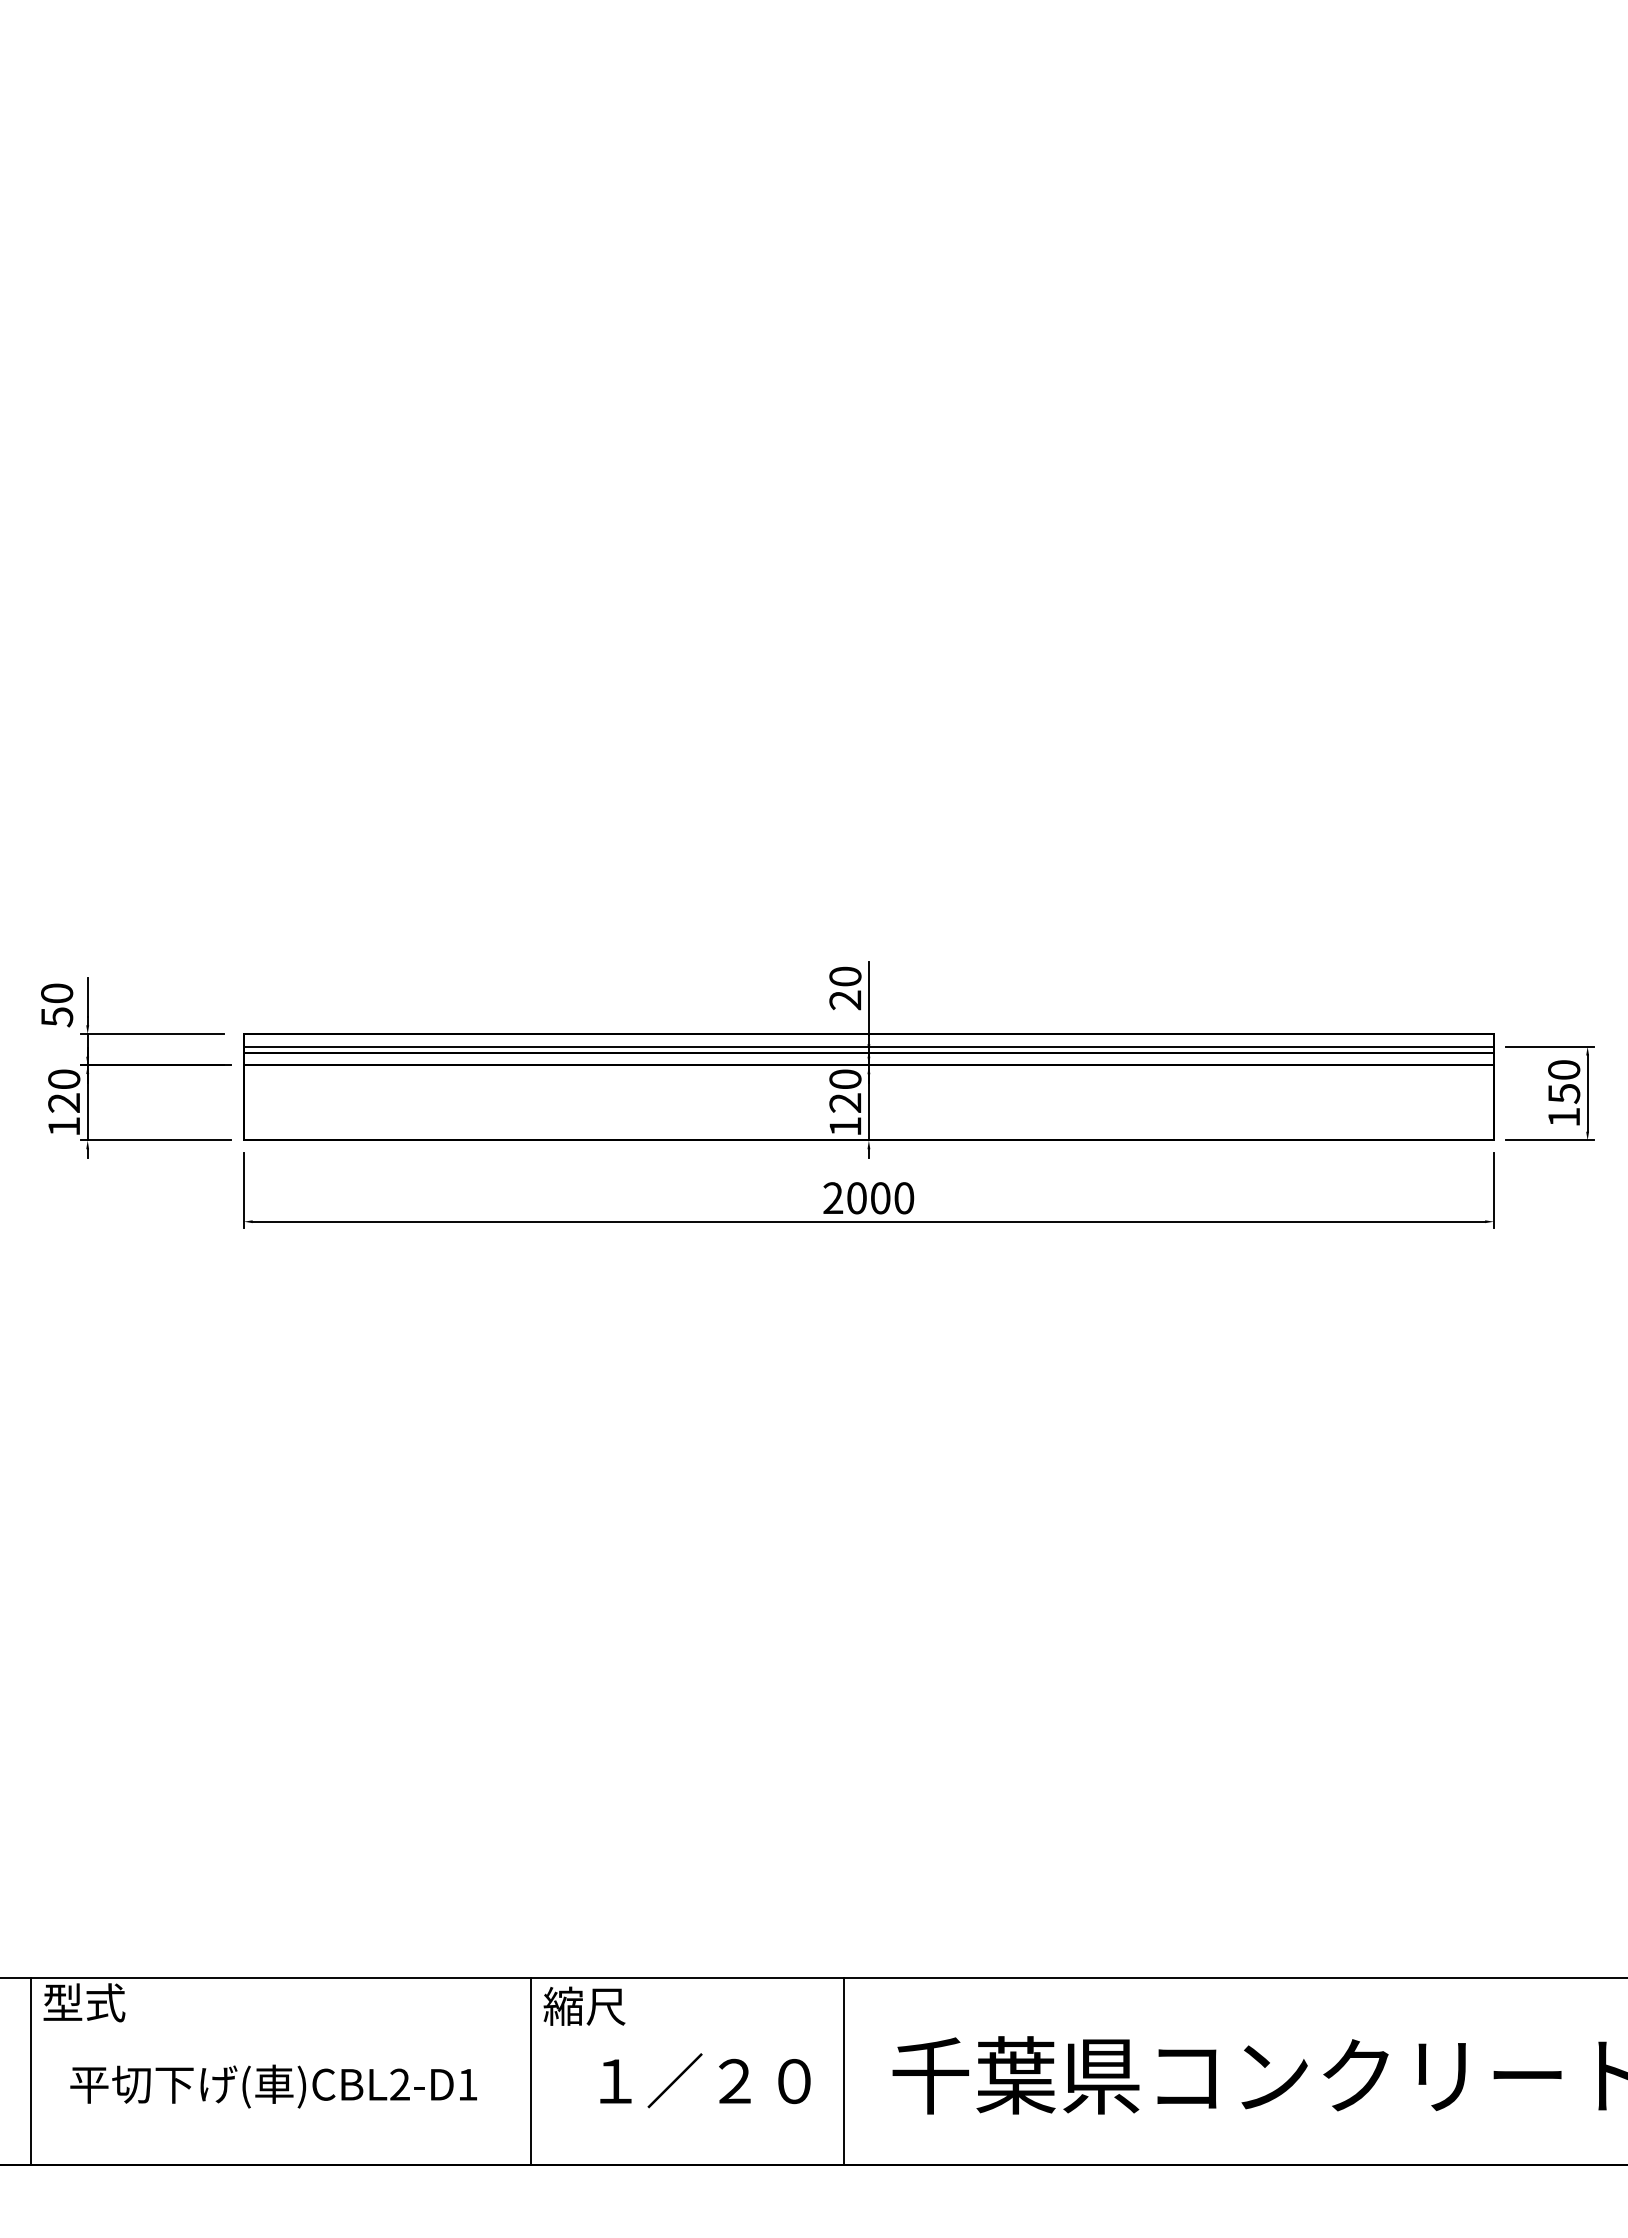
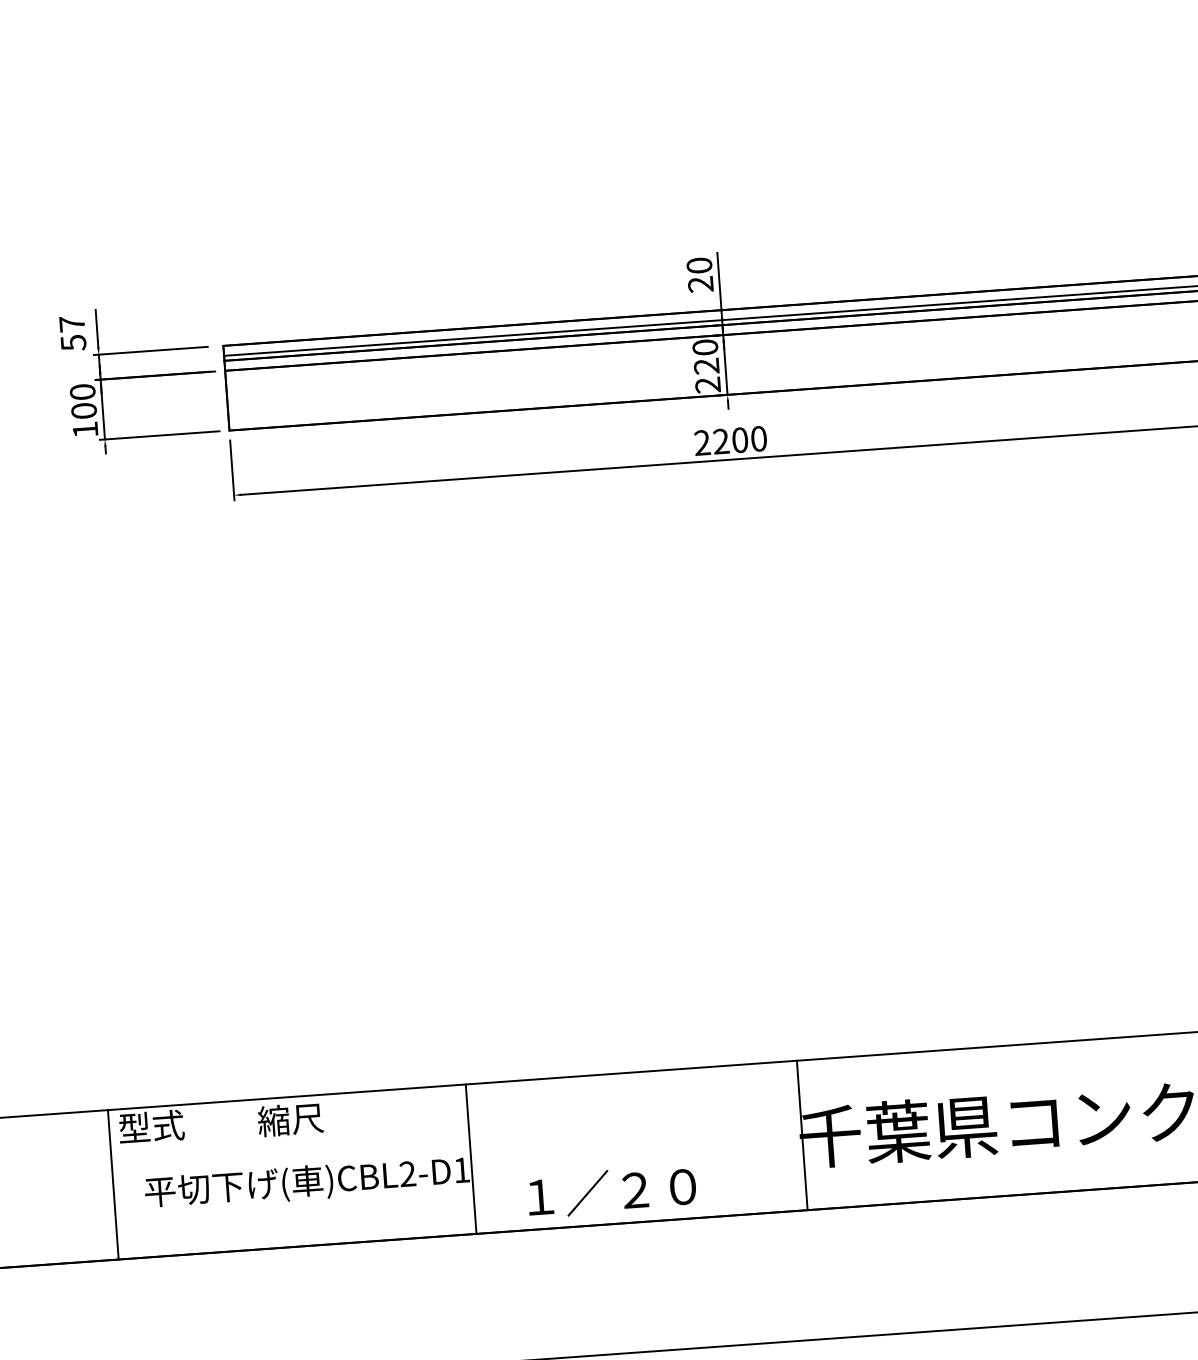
text: (57, 993) -> (72, 324), 50 -> 57
text: (64, 1102) -> (84, 410), 120 -> 100
text: (845, 1126) -> (708, 385), 120 -> 220
text: (856, 1198) -> (720, 441), 2000 -> 2200
text: (584, 2005) -> (290, 1119), moved
line: (531, 2071) -> (471, 1159), moved
line: (843, 2071) -> (801, 1135), moved
text: (705, 2080) -> (612, 1191), moved

